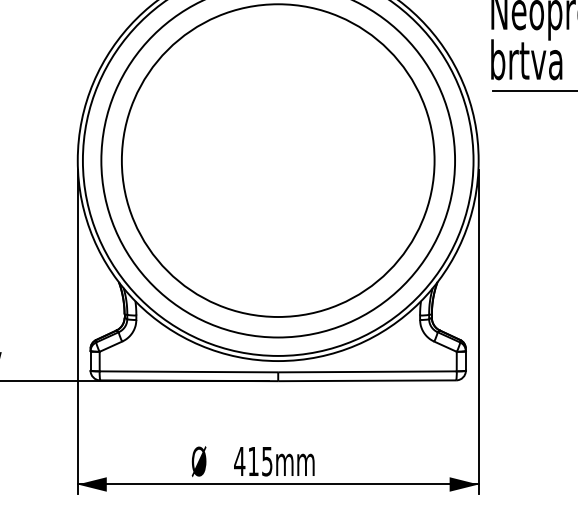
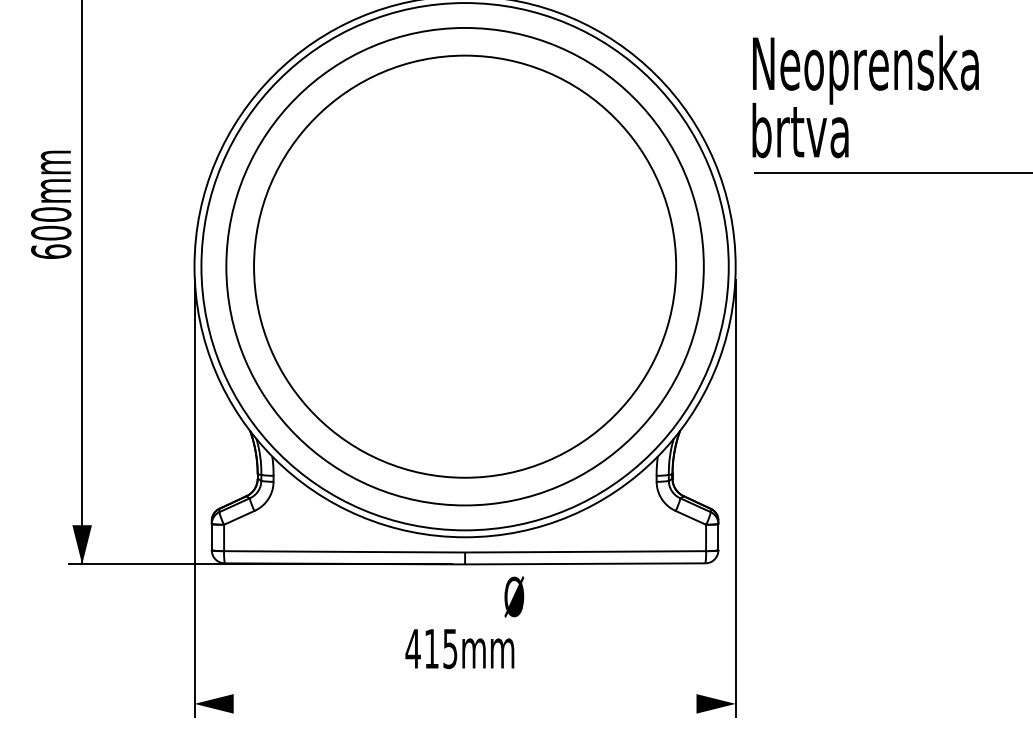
text: (199, 461) -> (514, 596), moved
text: (274, 461) -> (459, 649), moved
line: (277, 484) -> (464, 703), removed

